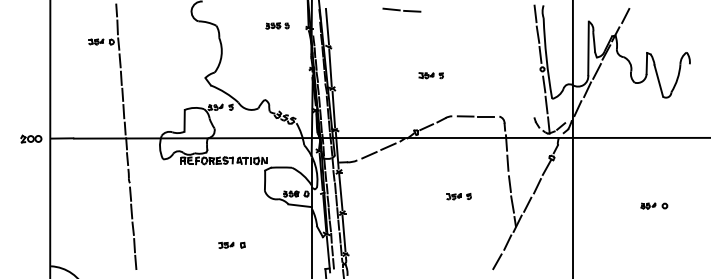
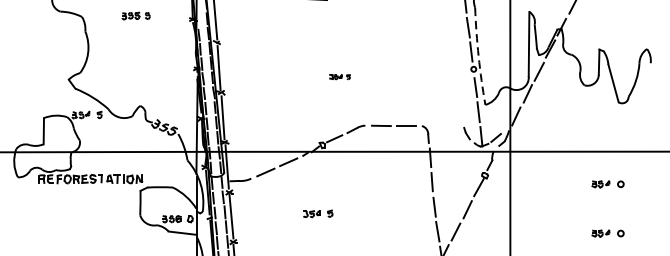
part: (277, 25) -> (136, 15), moved
arc: (546, 58) -> (478, 56), solid -> dashed
part: (430, 75) -> (339, 76), size x0.7
part: (654, 164) -> (608, 183), added
part: (458, 196) -> (317, 213), moved

